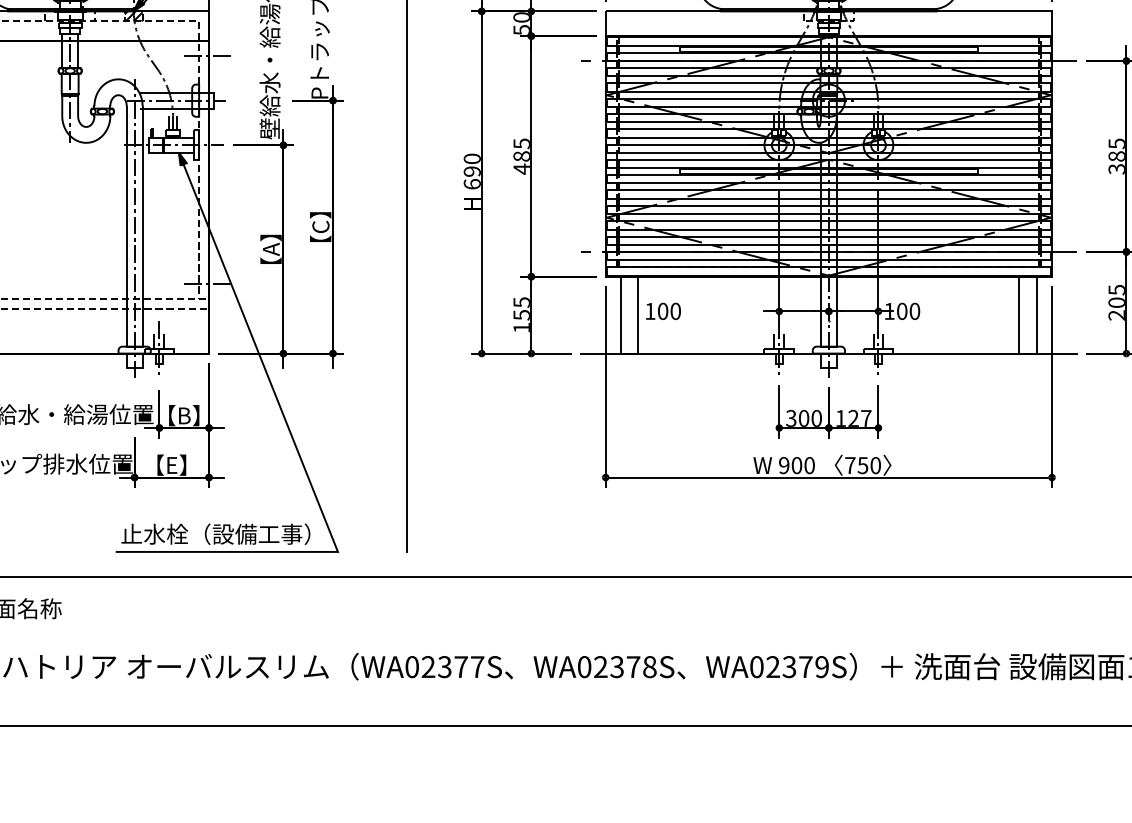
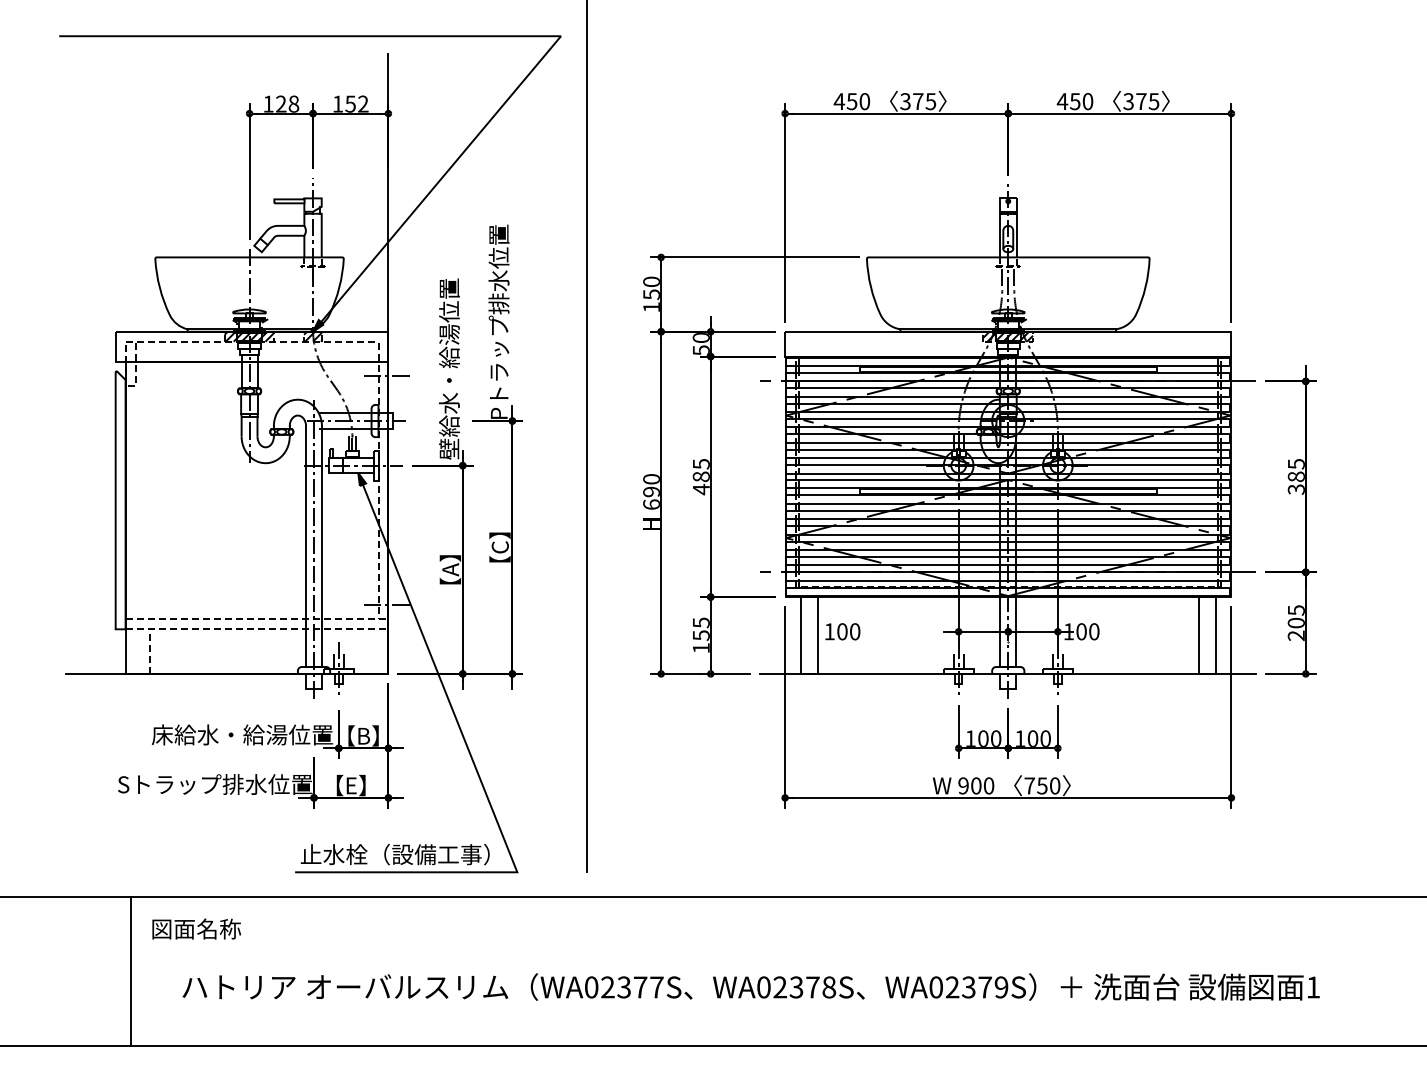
hatch: (70, 16) -> (249, 336), added
hatch: (829, 16) -> (1008, 336), added
text: (791, 418) -> (970, 738), 300 -> 100
text: (859, 418) -> (1038, 738), 127 -> 100

